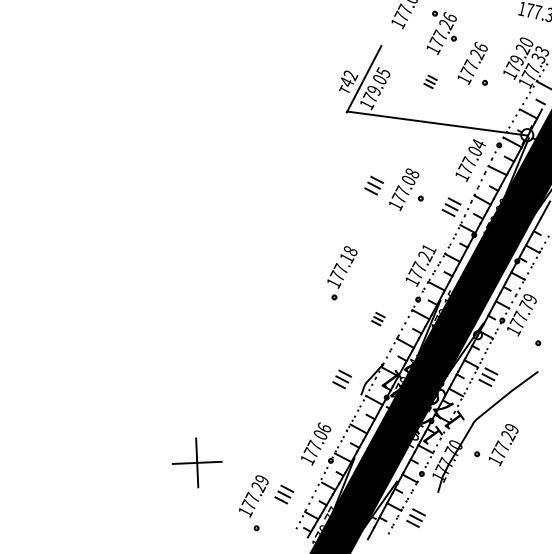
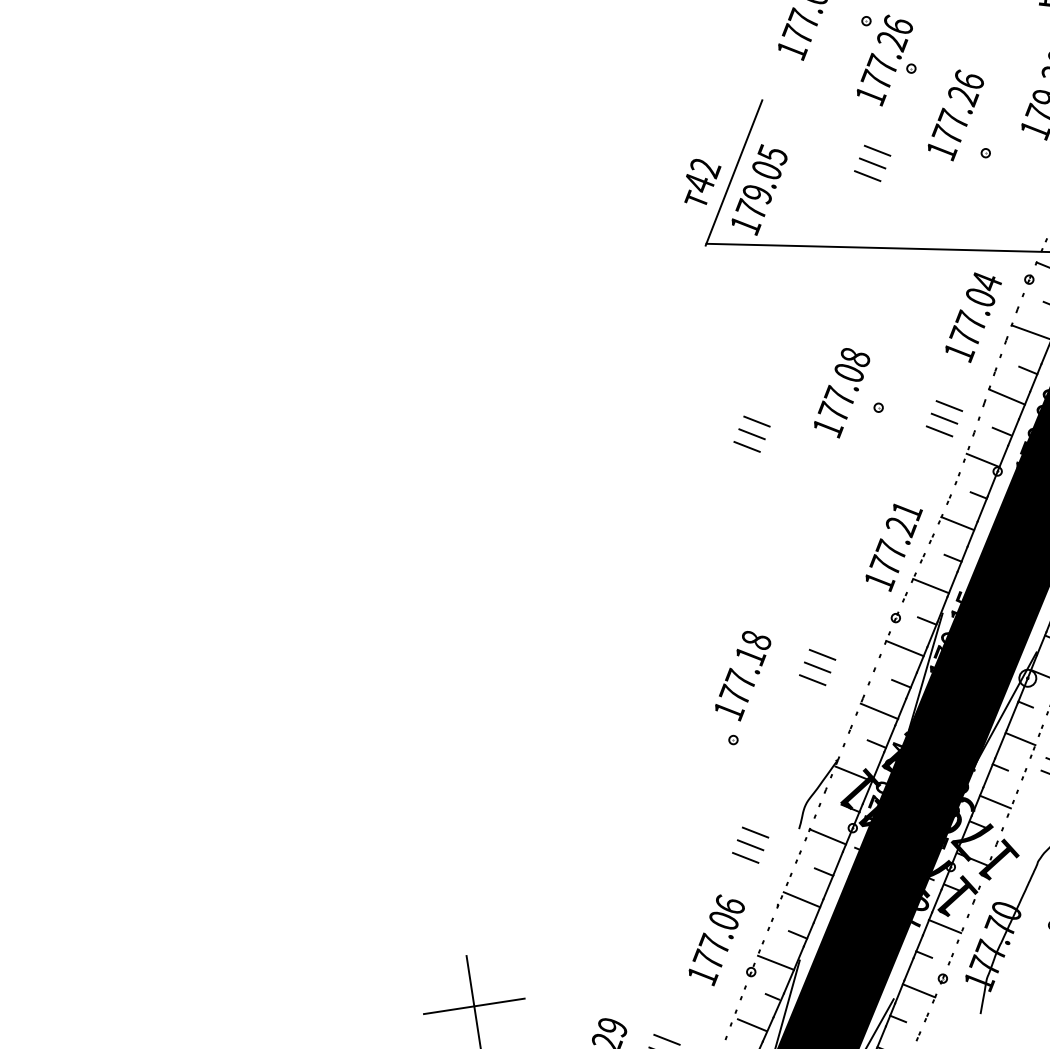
part: (430, 81) -> (872, 162), size x1.43
part: (373, 185) -> (750, 434), moved
part: (342, 273) -> (744, 688), moved
part: (378, 318) -> (817, 665), size x1.43
part: (341, 379) -> (749, 845), moved

